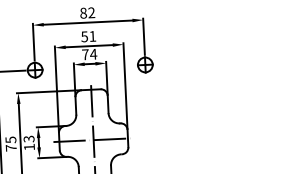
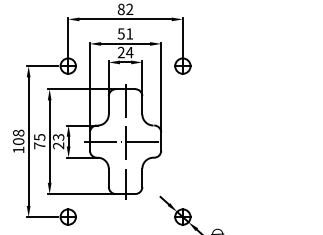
text: (84, 54) -> (120, 52), 74 -> 24
text: (29, 146) -> (58, 145), 13 -> 23

